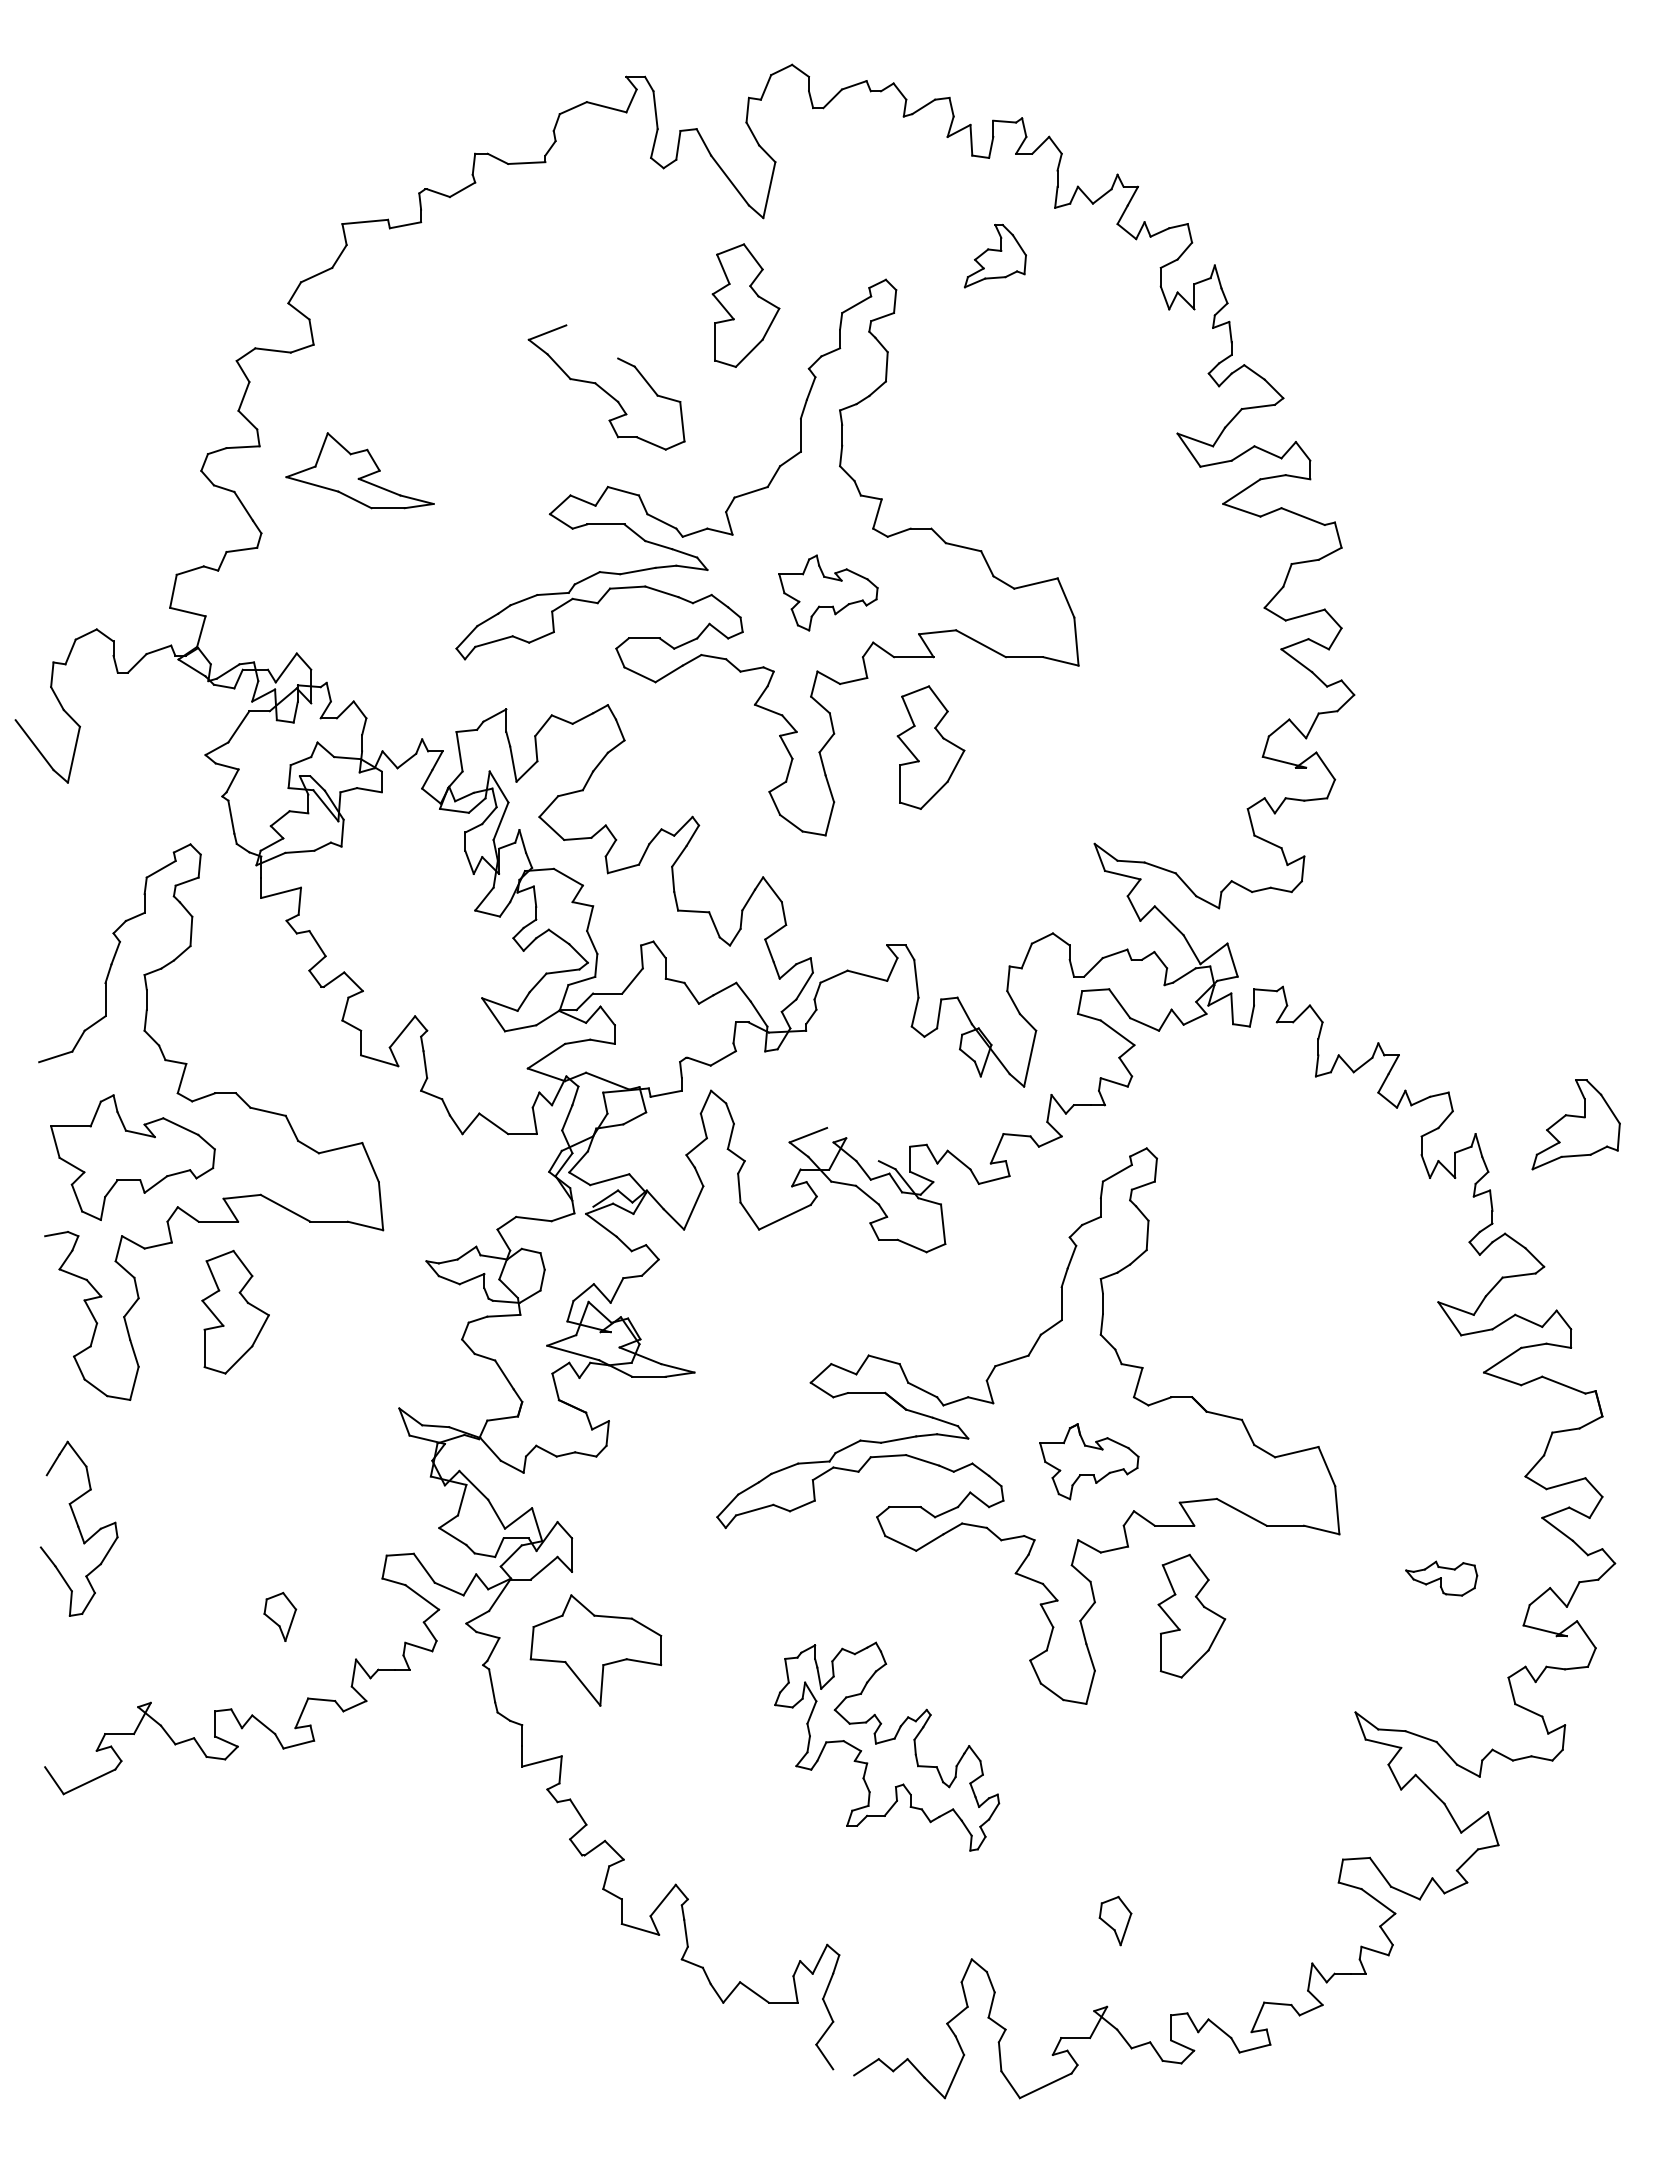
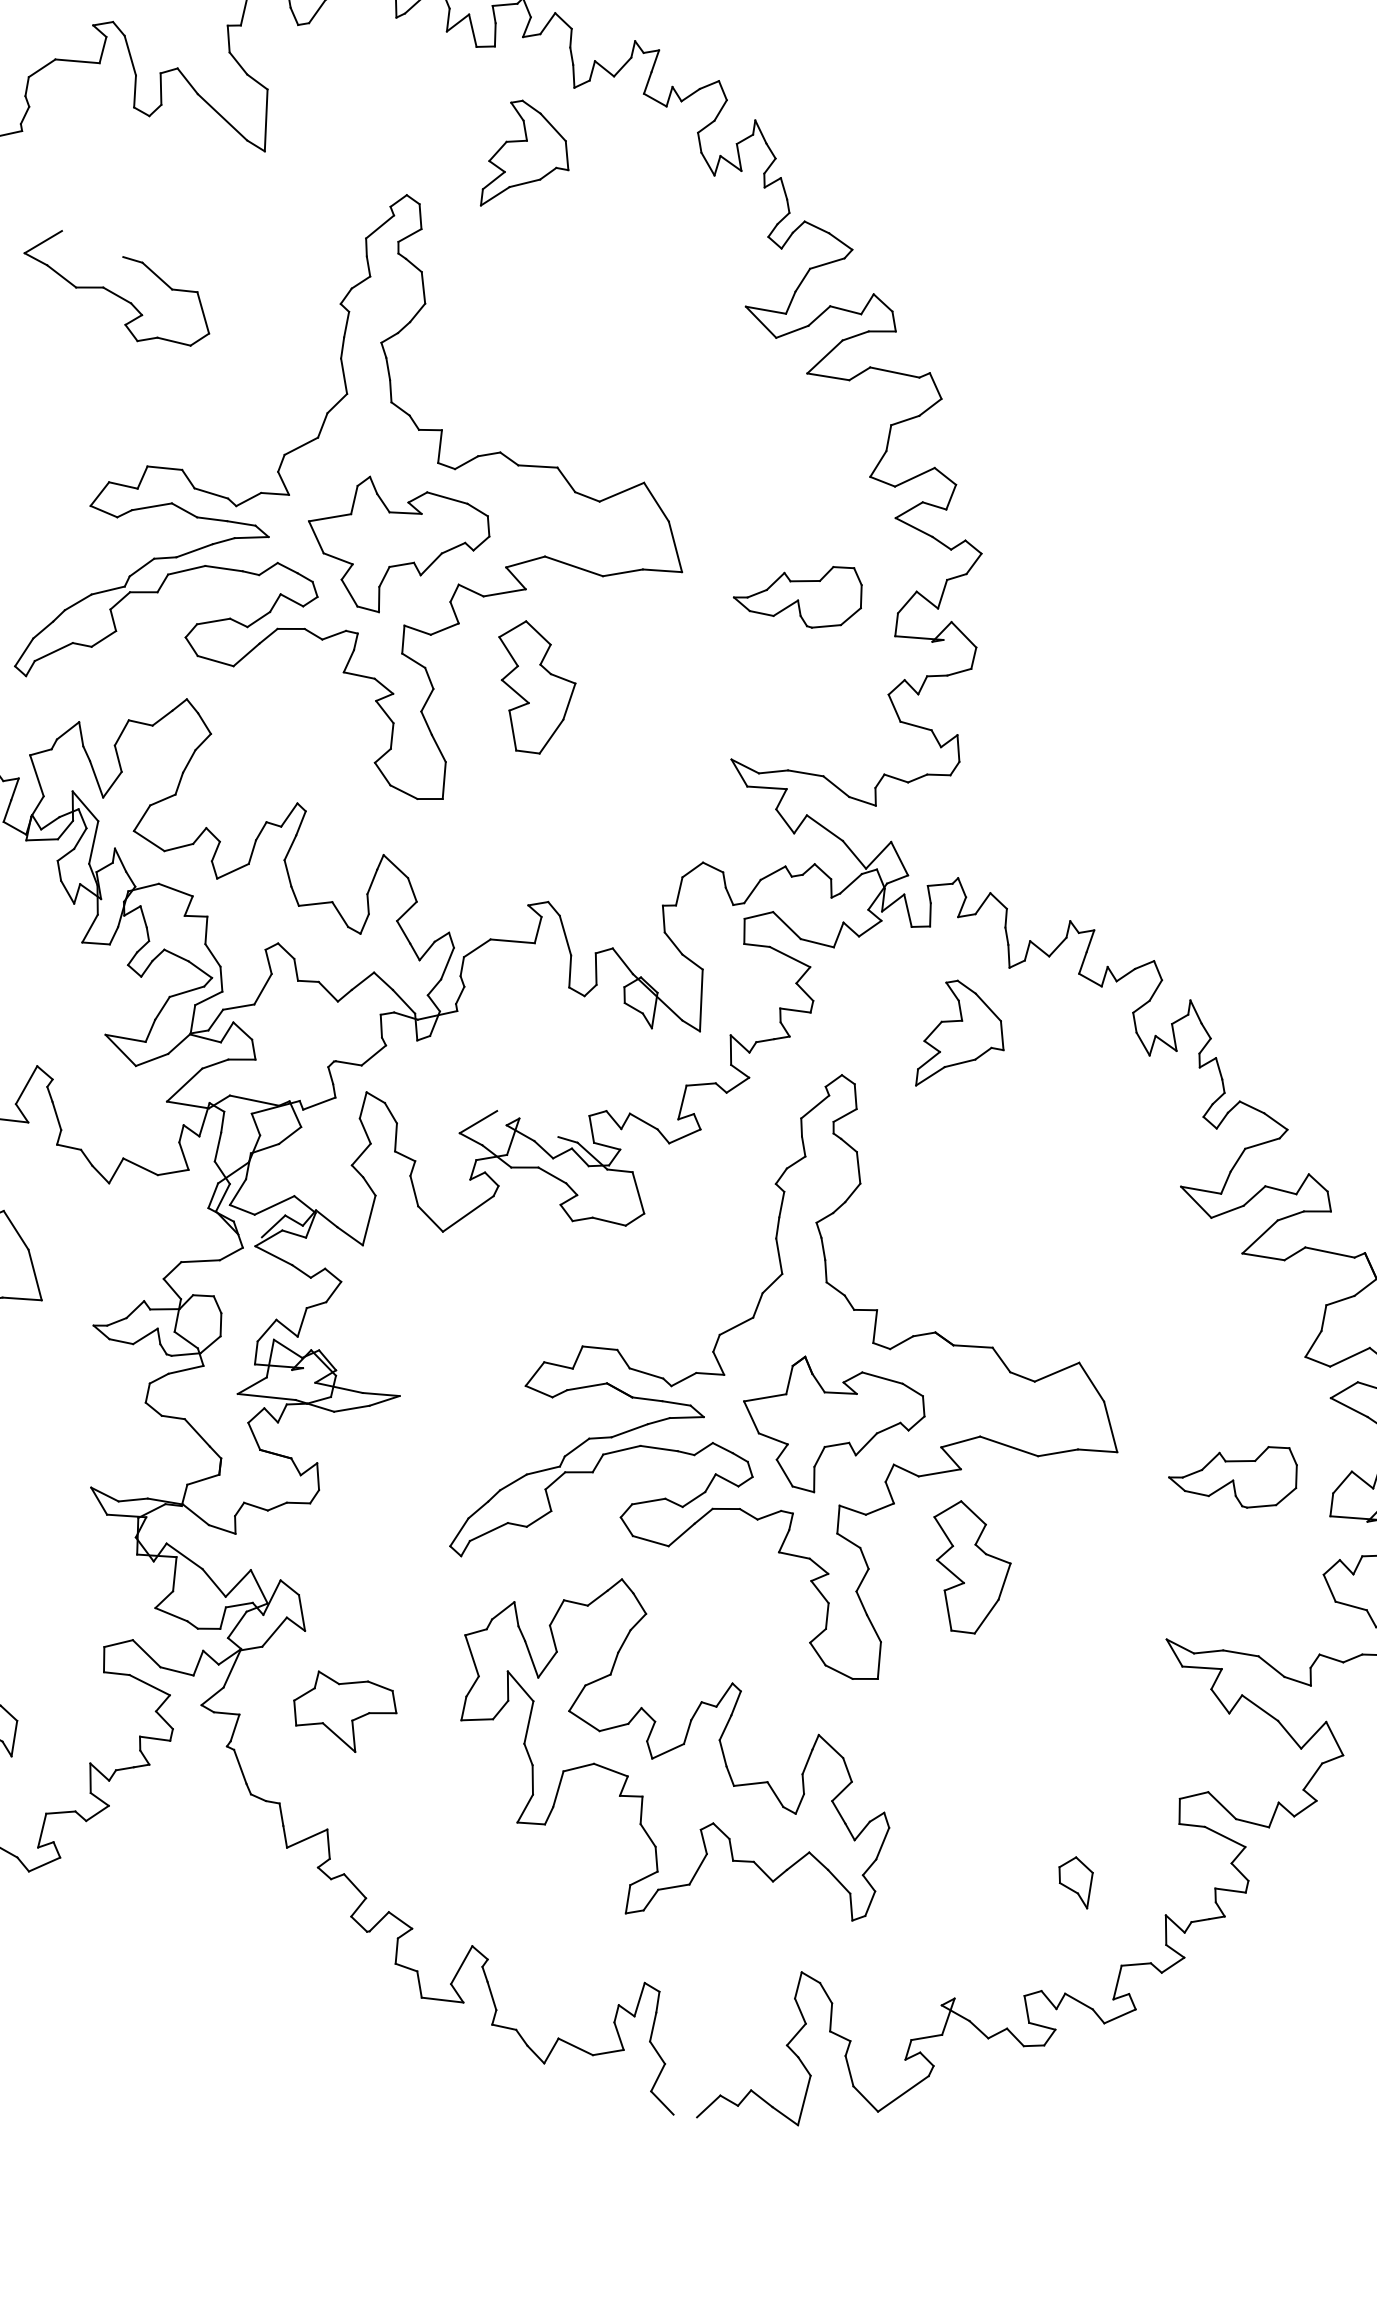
part: (995, 255) -> (519, 149), size x1.43
part: (745, 305) -> (261, 247), removed
part: (606, 387) -> (116, 290), moved
part: (828, 592) -> (401, 539), size x1.67
part: (1180, 710) -> (798, 601), added
part: (1575, 1124) -> (953, 1029), moved
part: (1089, 1461) -> (837, 1419), size x1.67
part: (1441, 1578) -> (1234, 1480), size x1.67
part: (595, 1650) -> (344, 1710), size x0.71
part: (886, 1746) -> (672, 1760), size x1.67
part: (1115, 1920) -> (1077, 1883), moved

